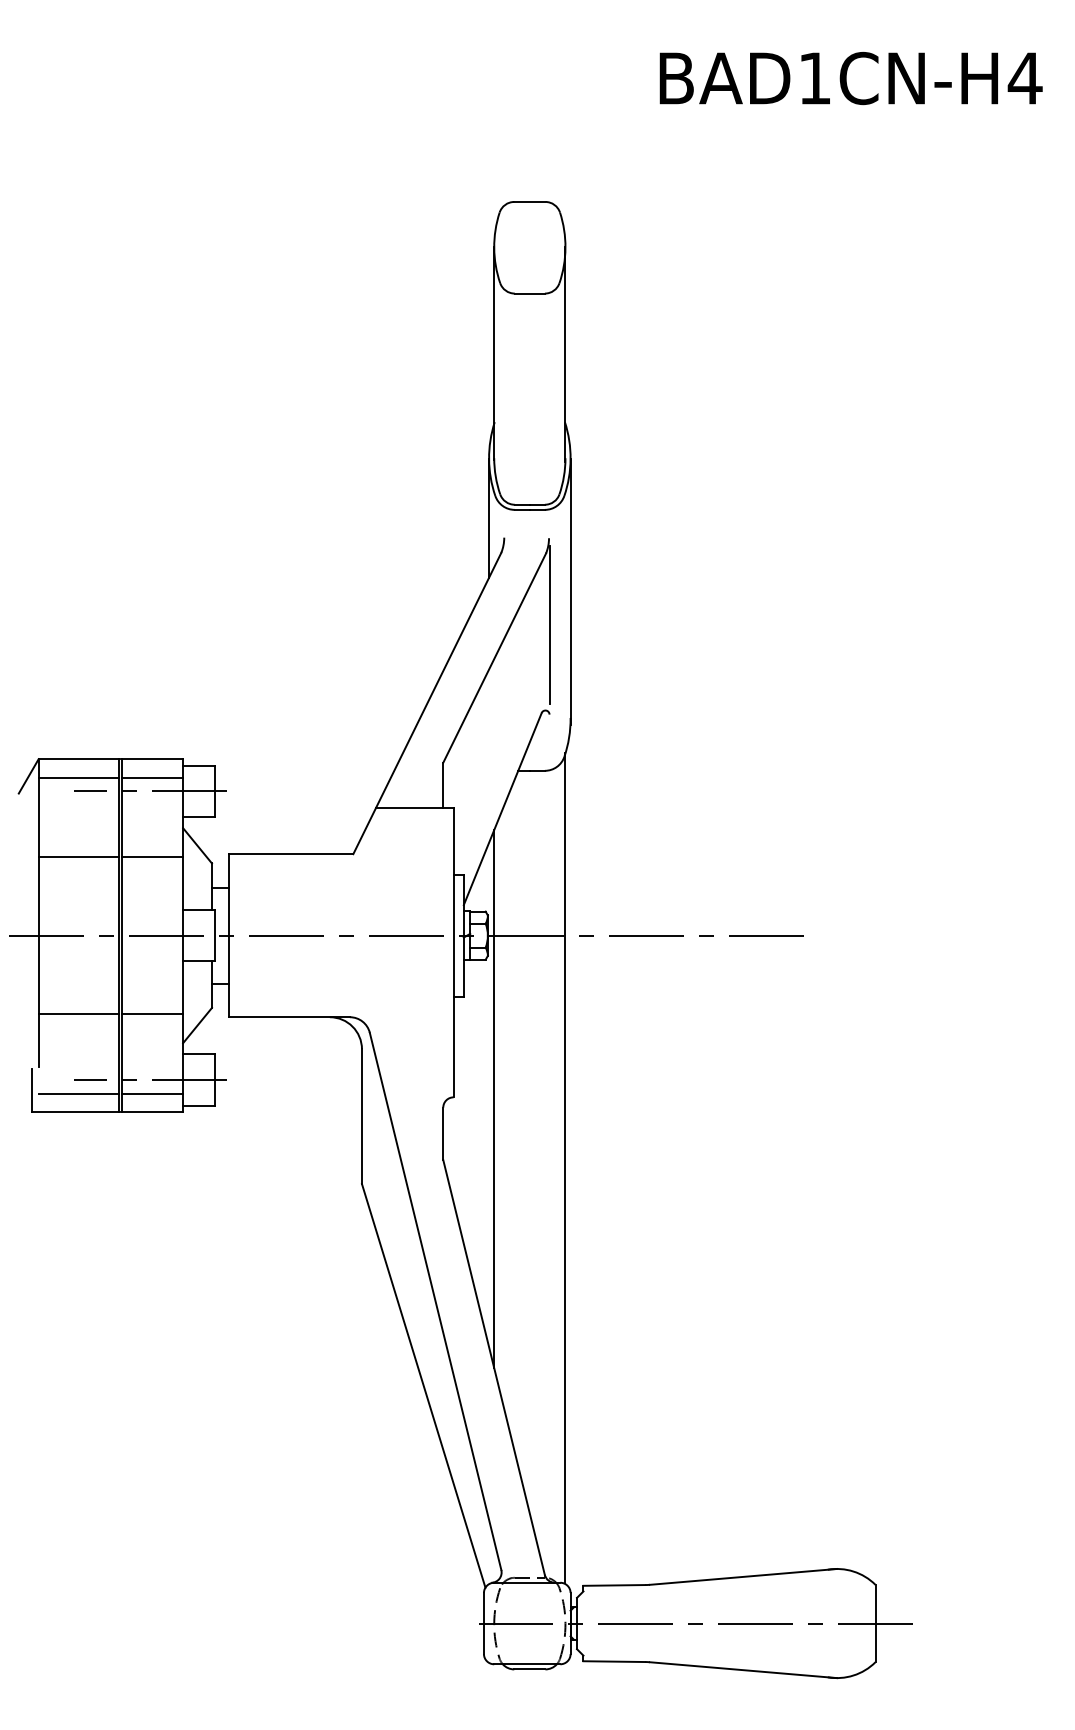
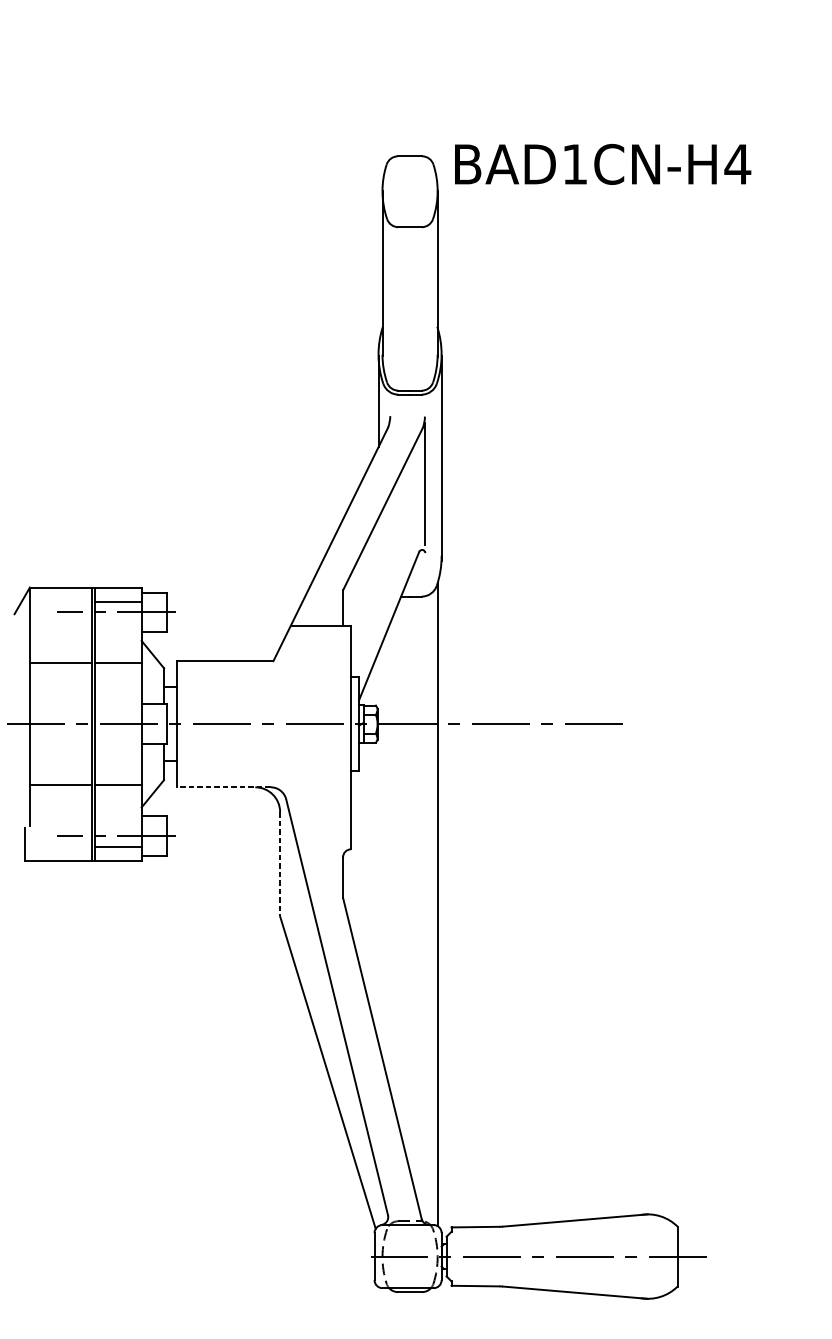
text: (850, 78) -> (602, 164), moved
line: (78, 777) -> (60, 601), removed
line: (289, 1017) -> (224, 787), solid -> dashed
line: (78, 1093) -> (60, 846), removed
line: (494, 1099) -> (382, 851), removed
line: (361, 1117) -> (279, 864), solid -> dashed

